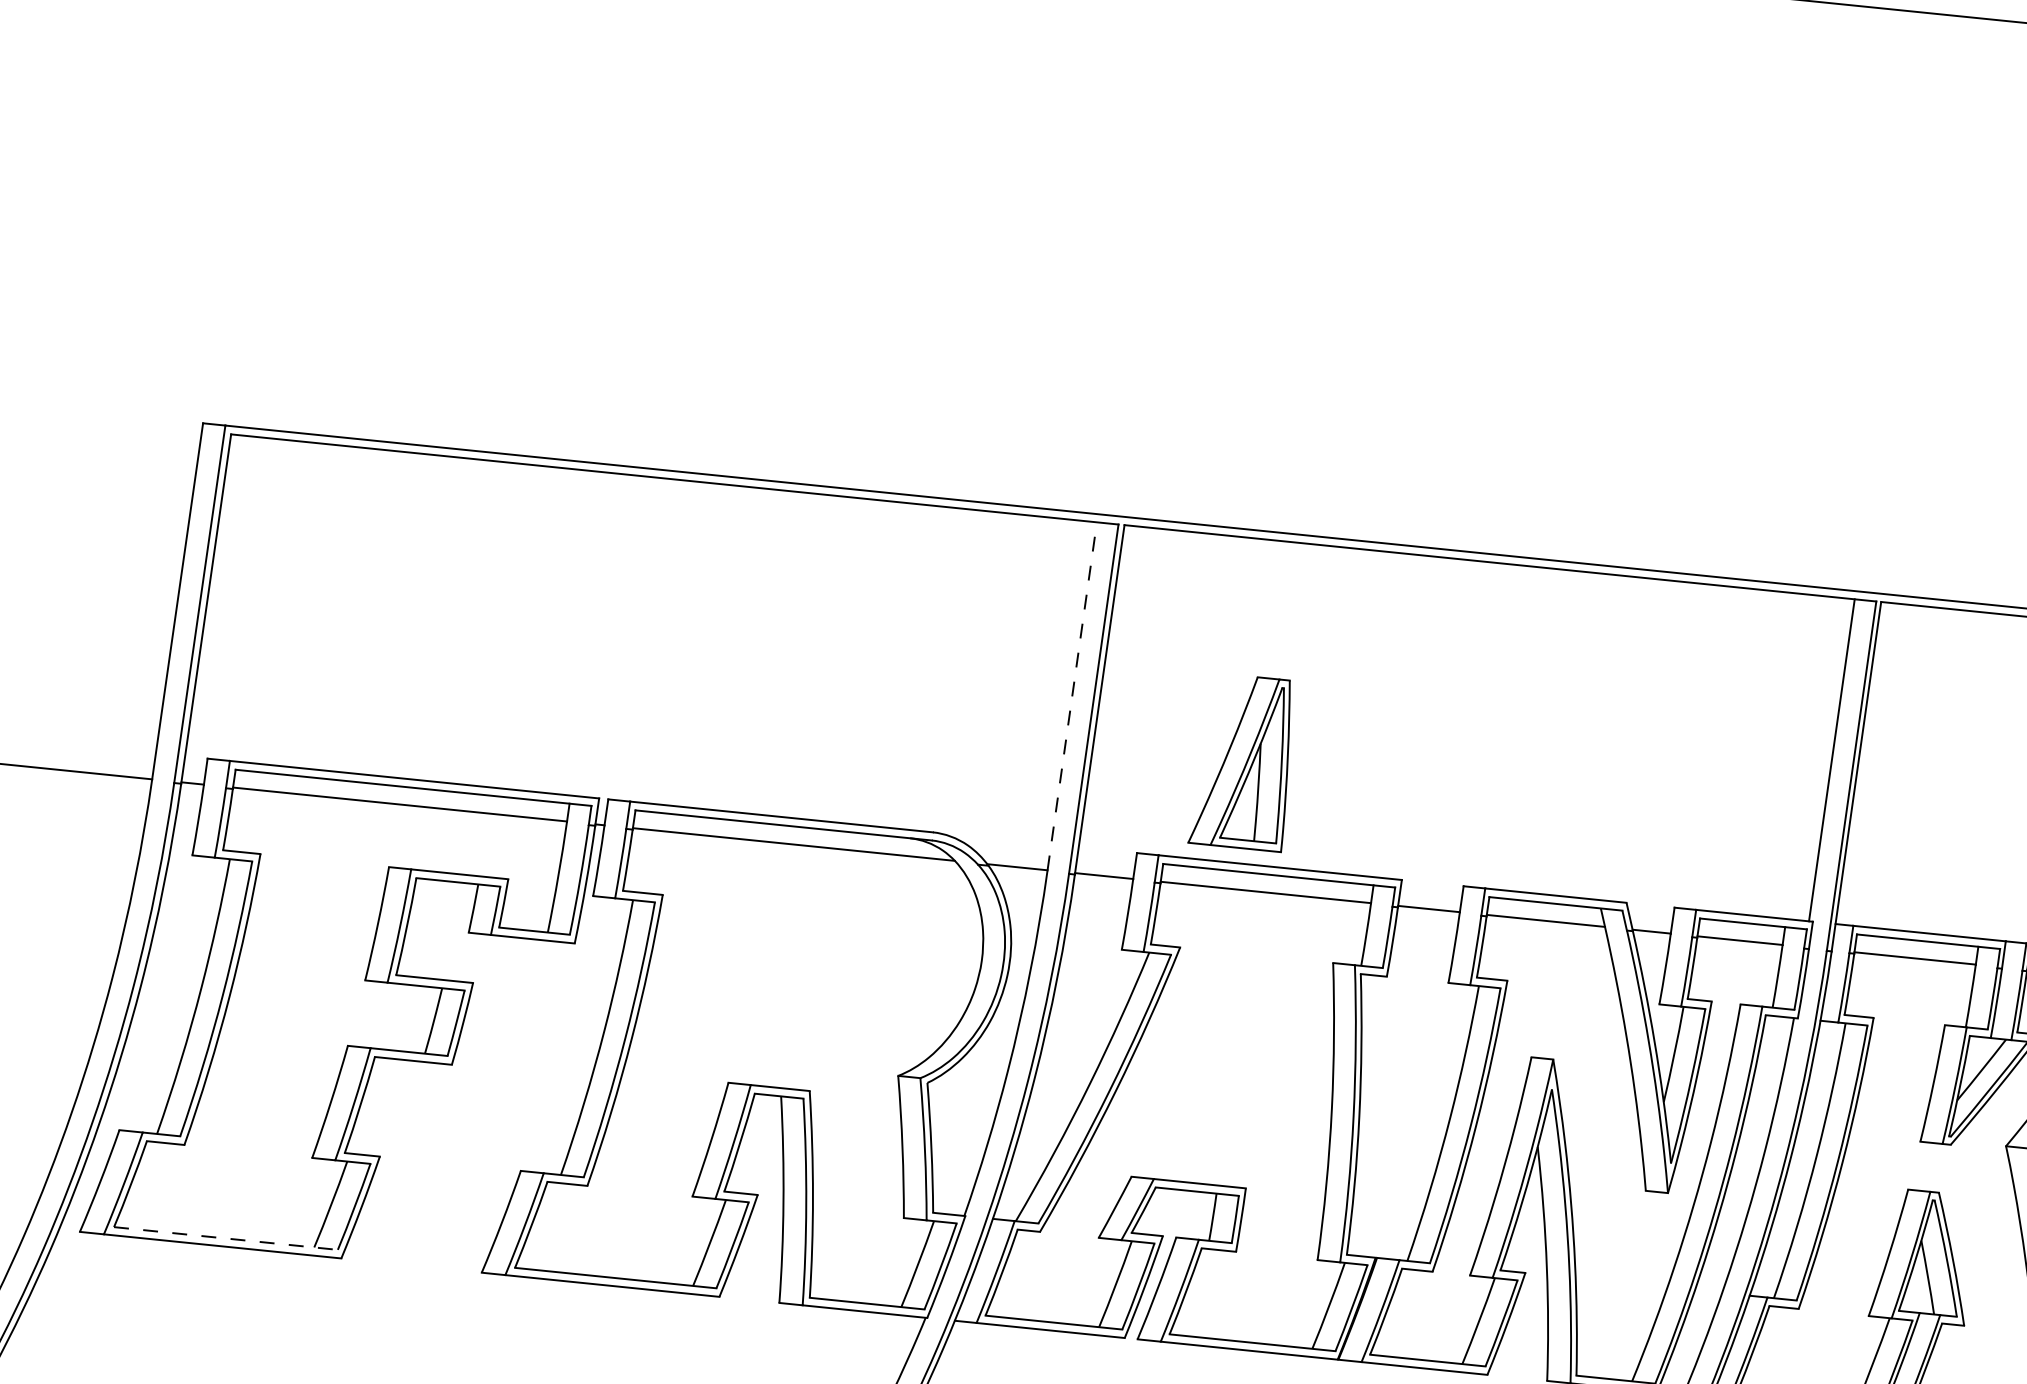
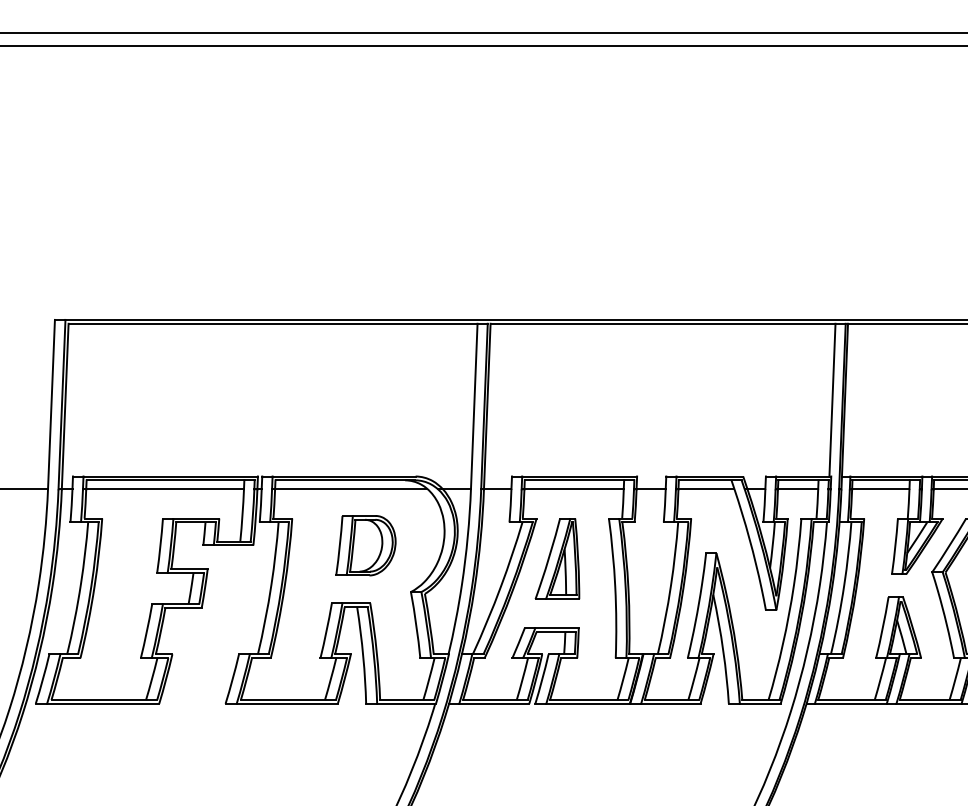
line: (1072, 696) -> (474, 406), dashed -> solid
part: (1243, 761) -> (557, 558), moved
part: (812, 967) -> (365, 545), added
line: (226, 1237) -> (104, 699), dashed -> solid

